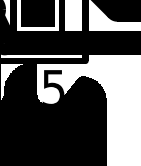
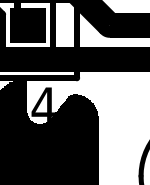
text: (52, 87) -> (42, 105), J5 -> J4

